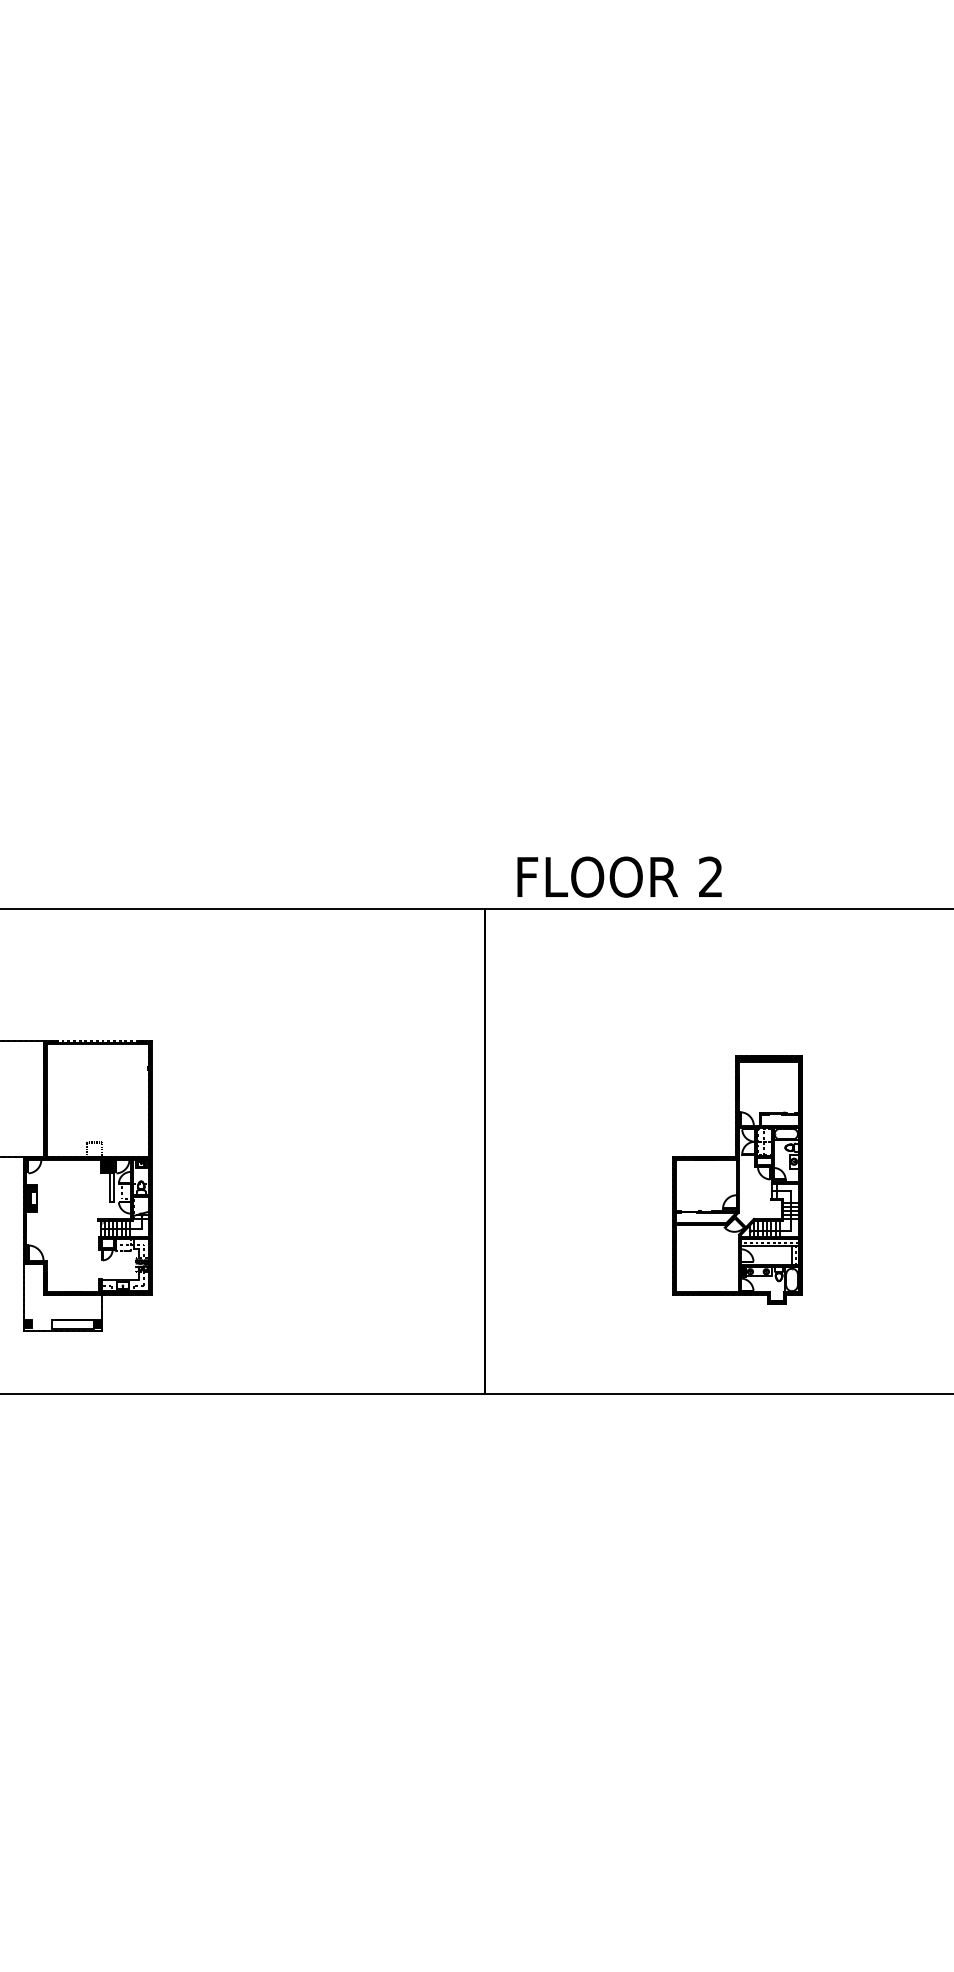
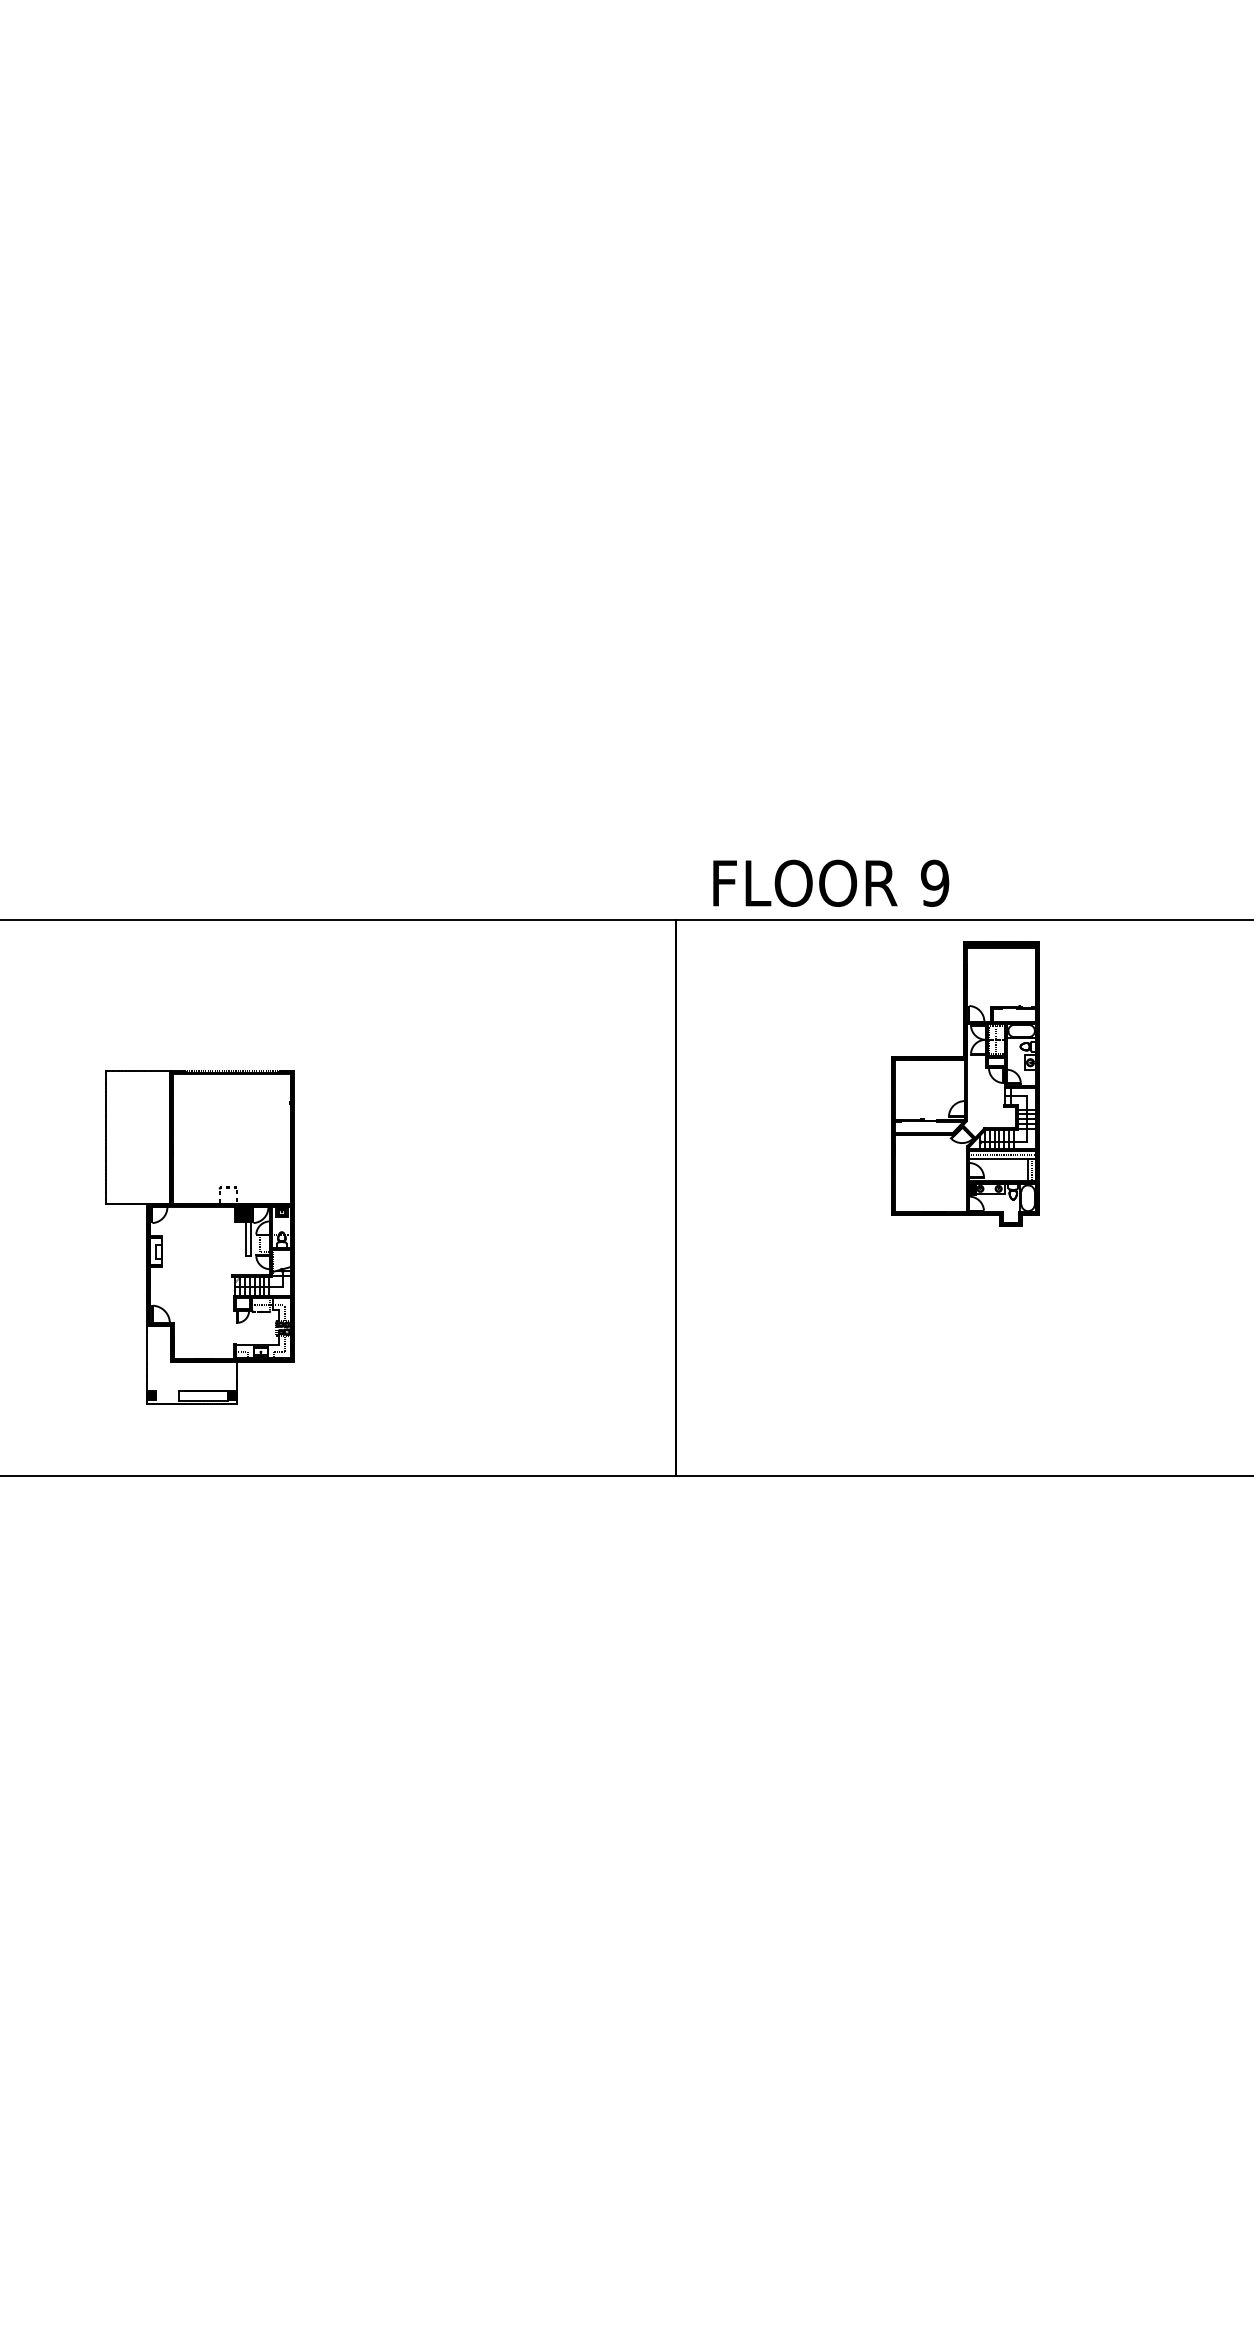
text: (710, 876) -> (934, 882), 2 -> 9
part: (737, 1179) -> (965, 1083), moved
hatch: (31, 1198) -> (155, 1251), removed

